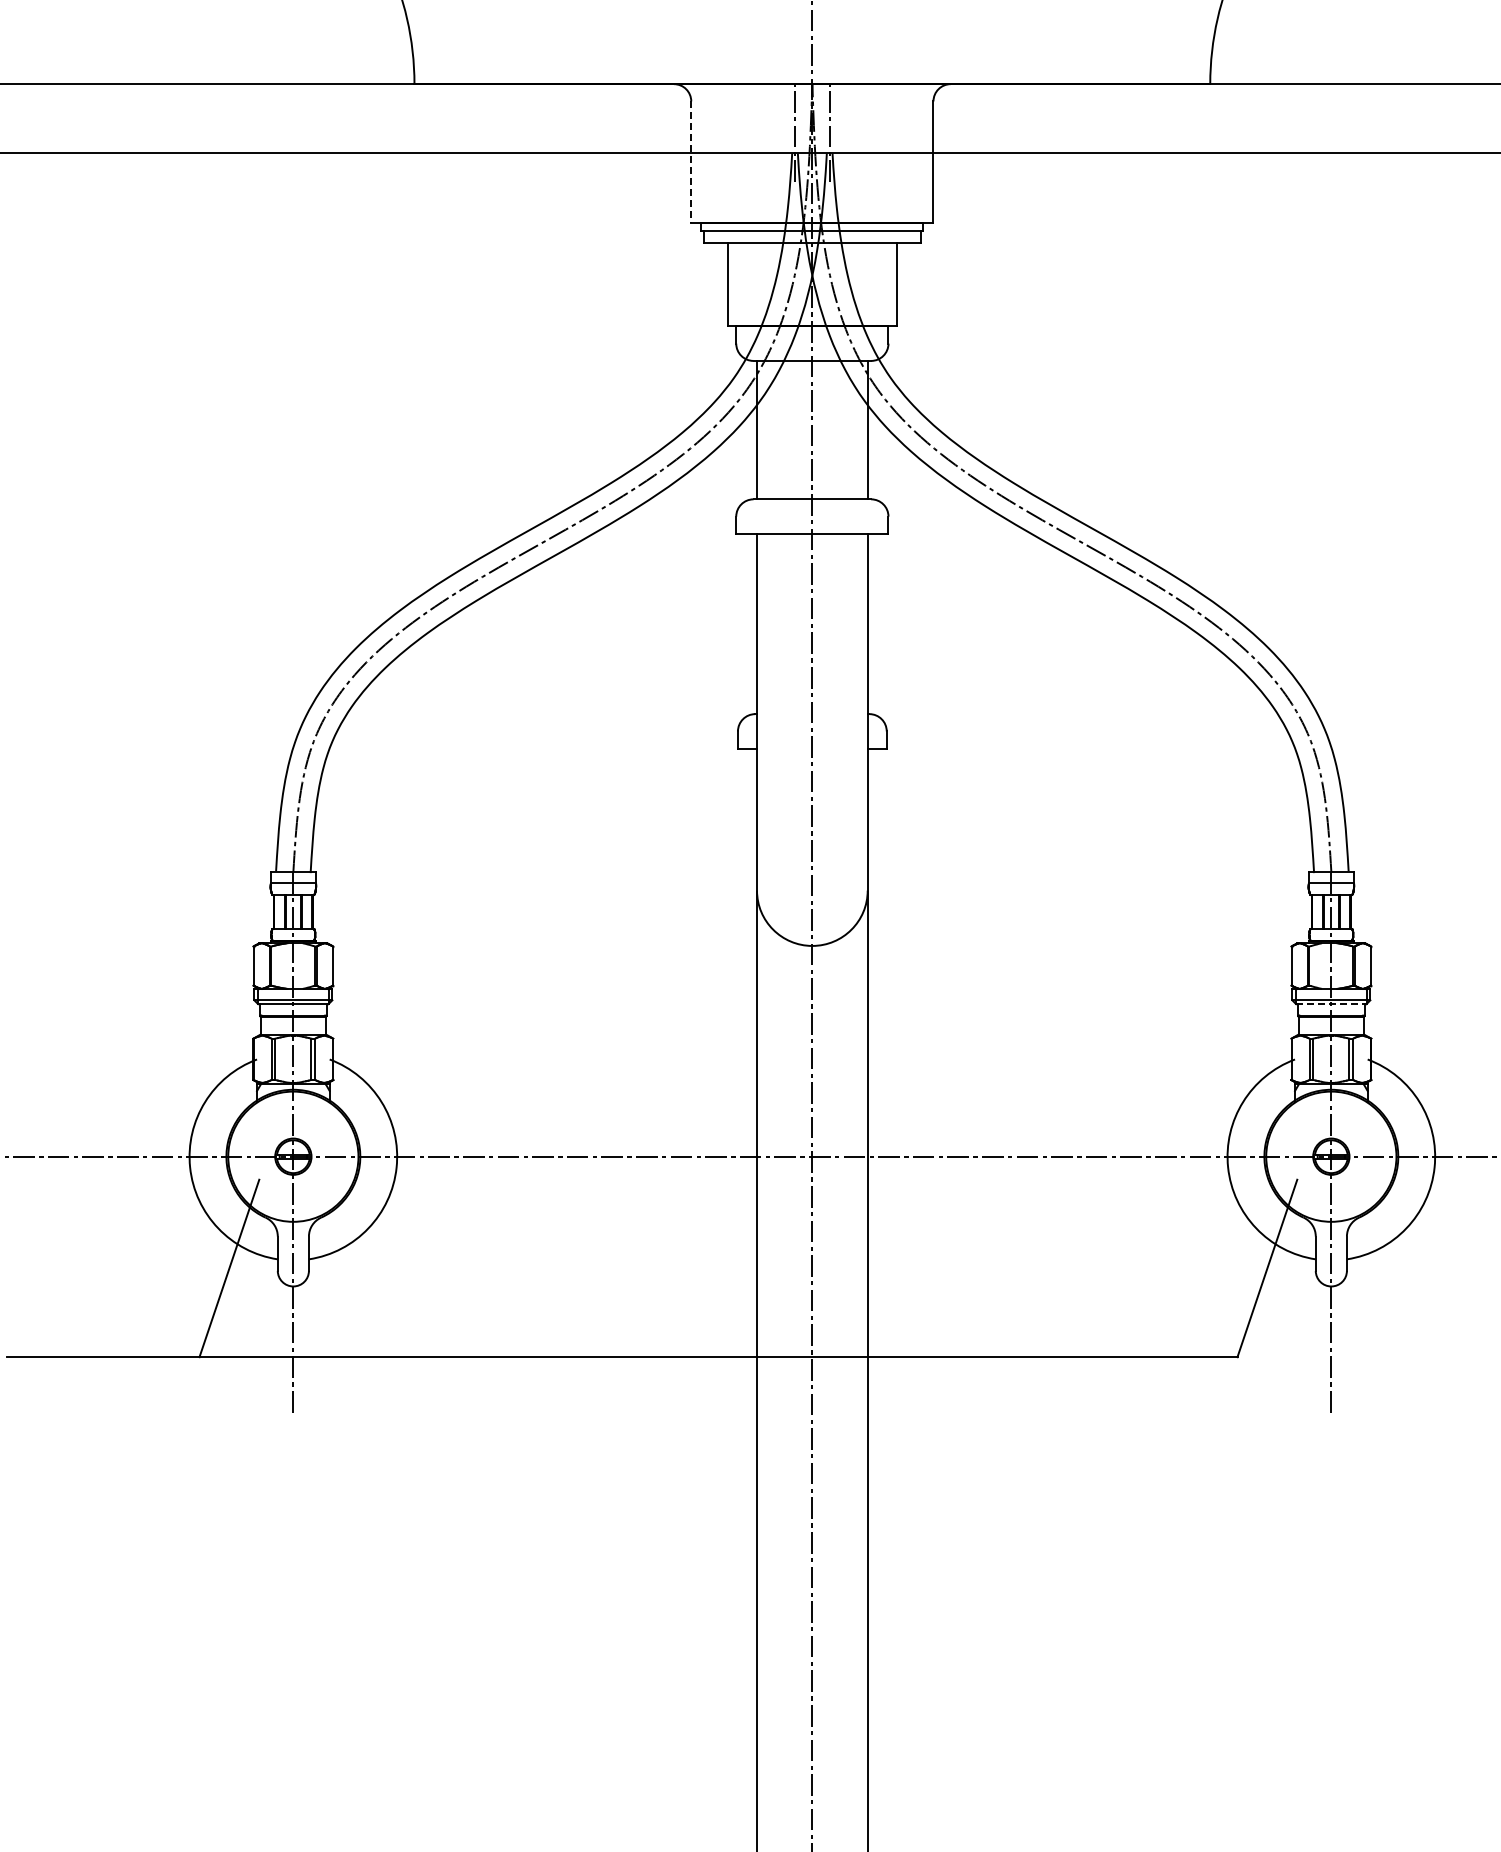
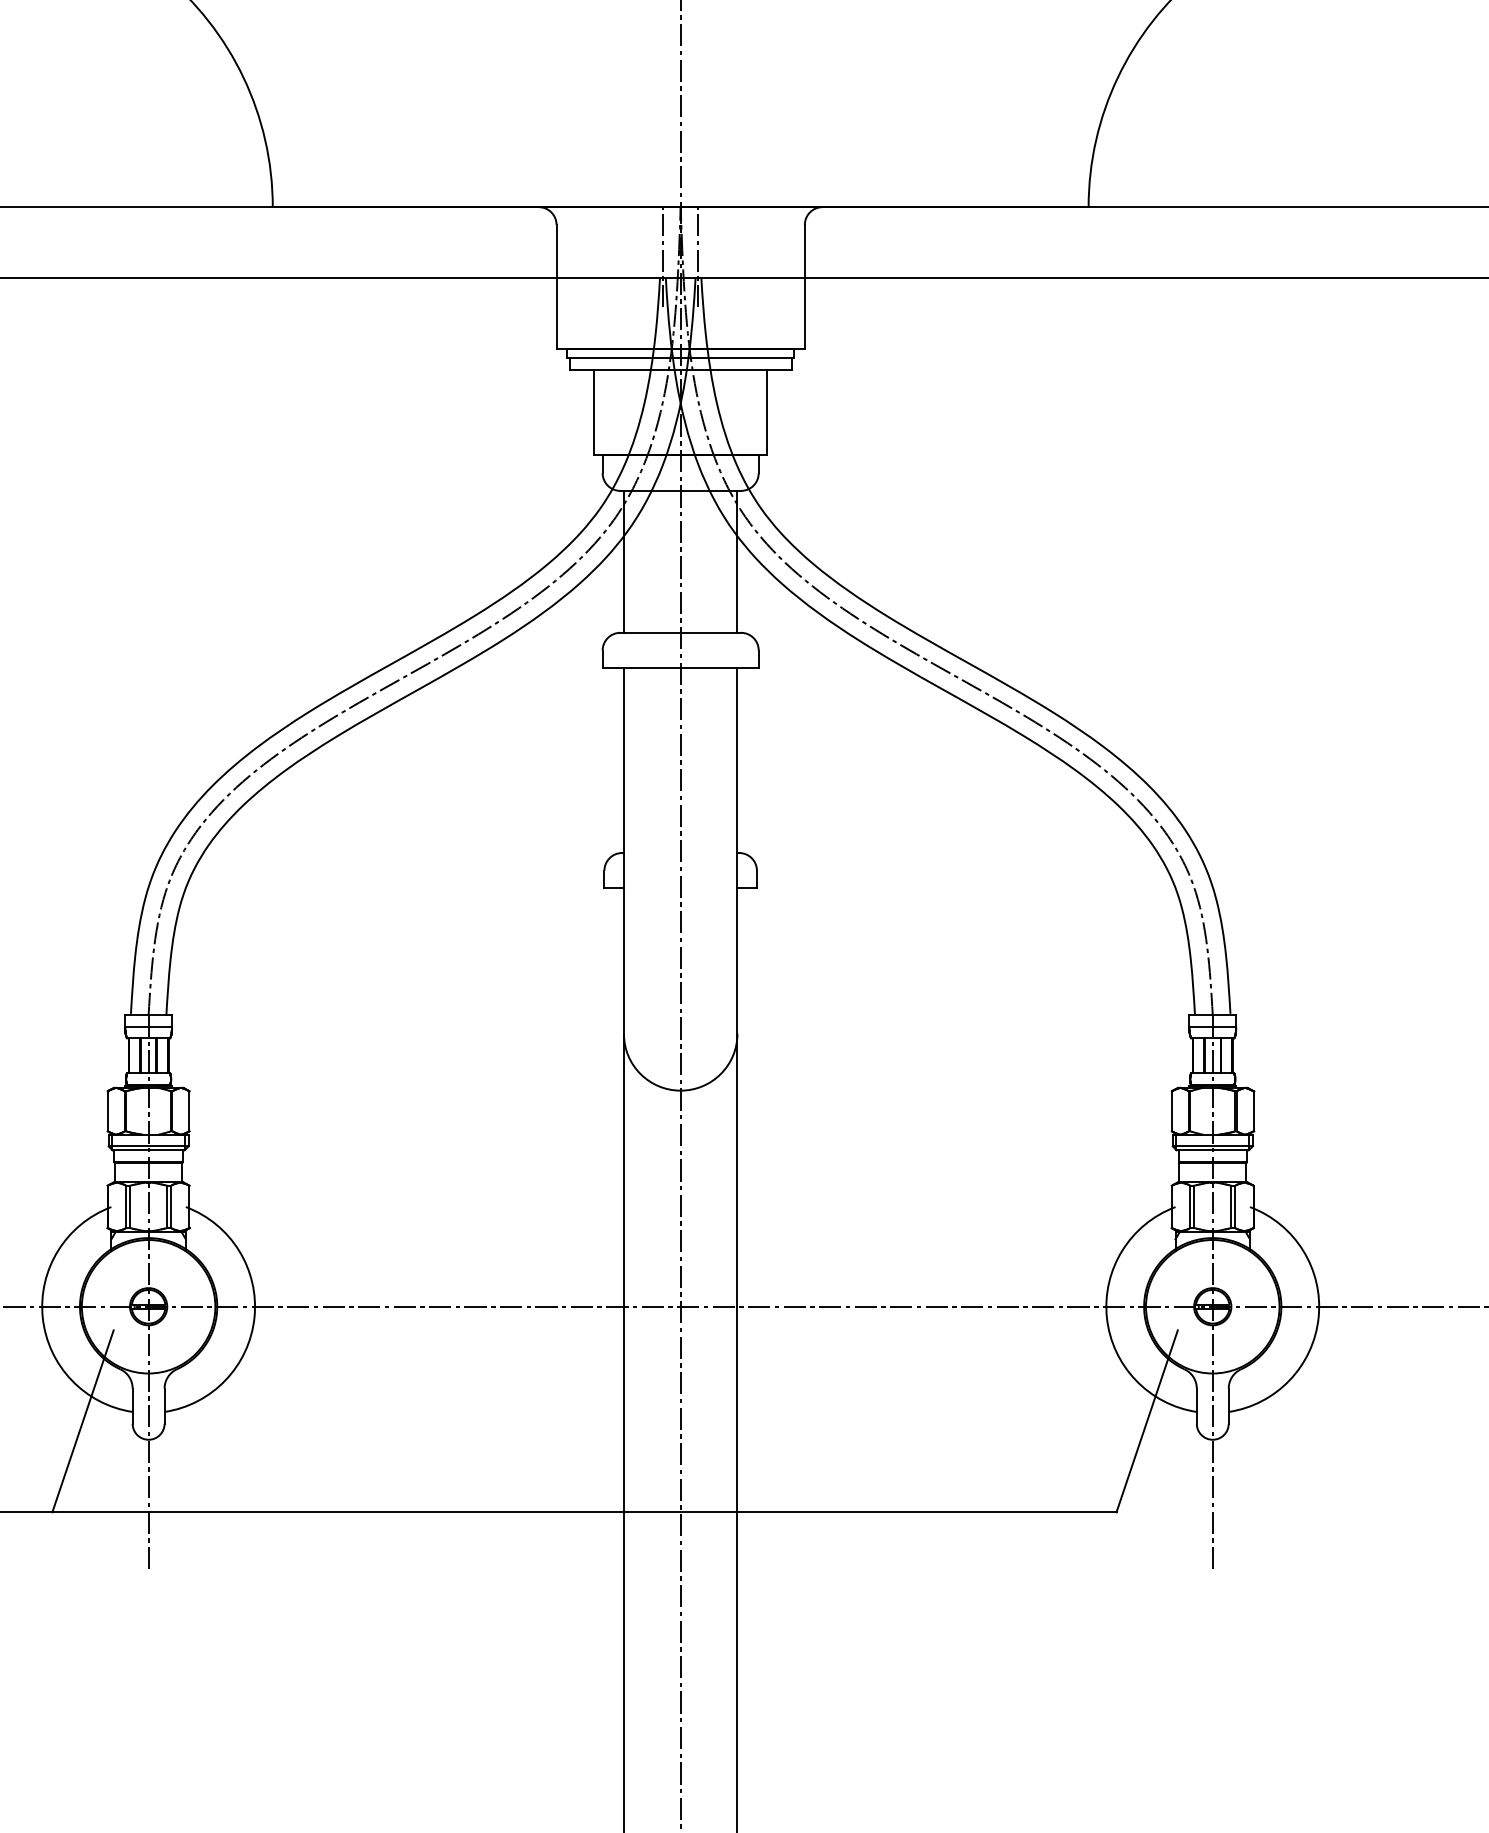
line: (691, 162) -> (556, 287), dashed -> solid
line: (1331, 1004) -> (1212, 1150), dashed -> solid

